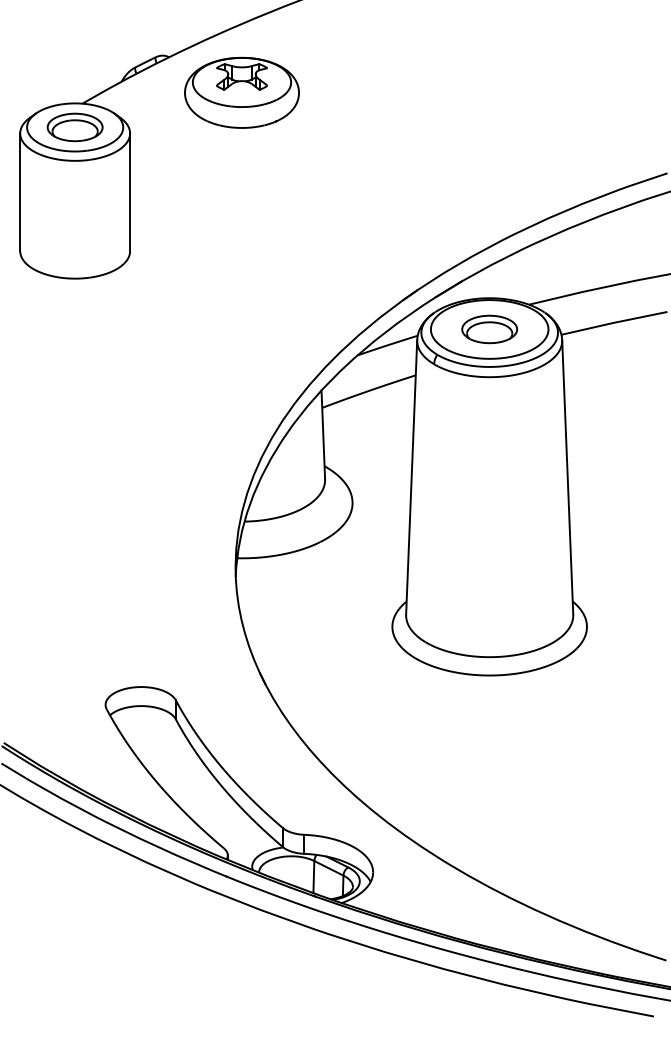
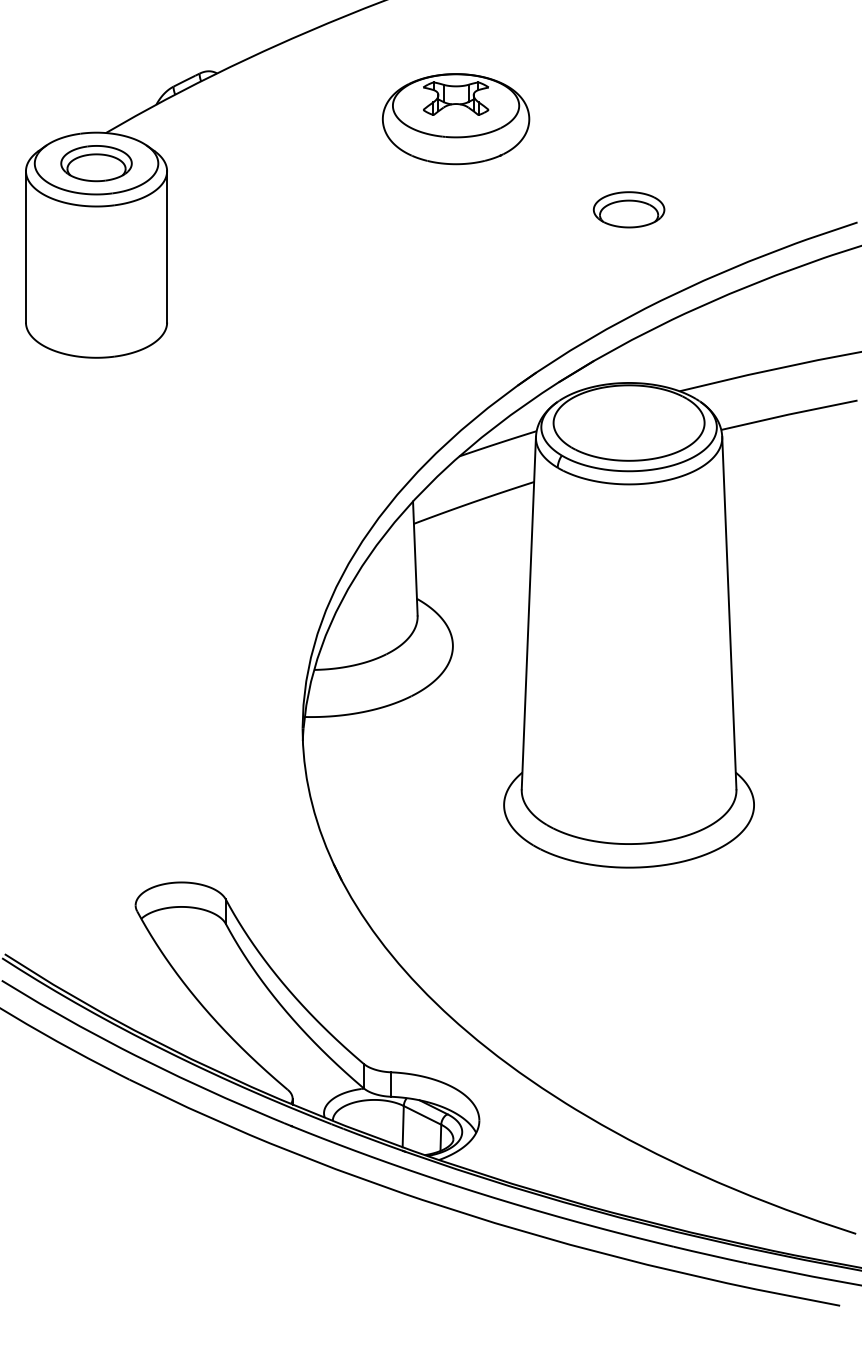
part: (241, 92) -> (455, 118), moved
part: (489, 329) -> (628, 209), moved

